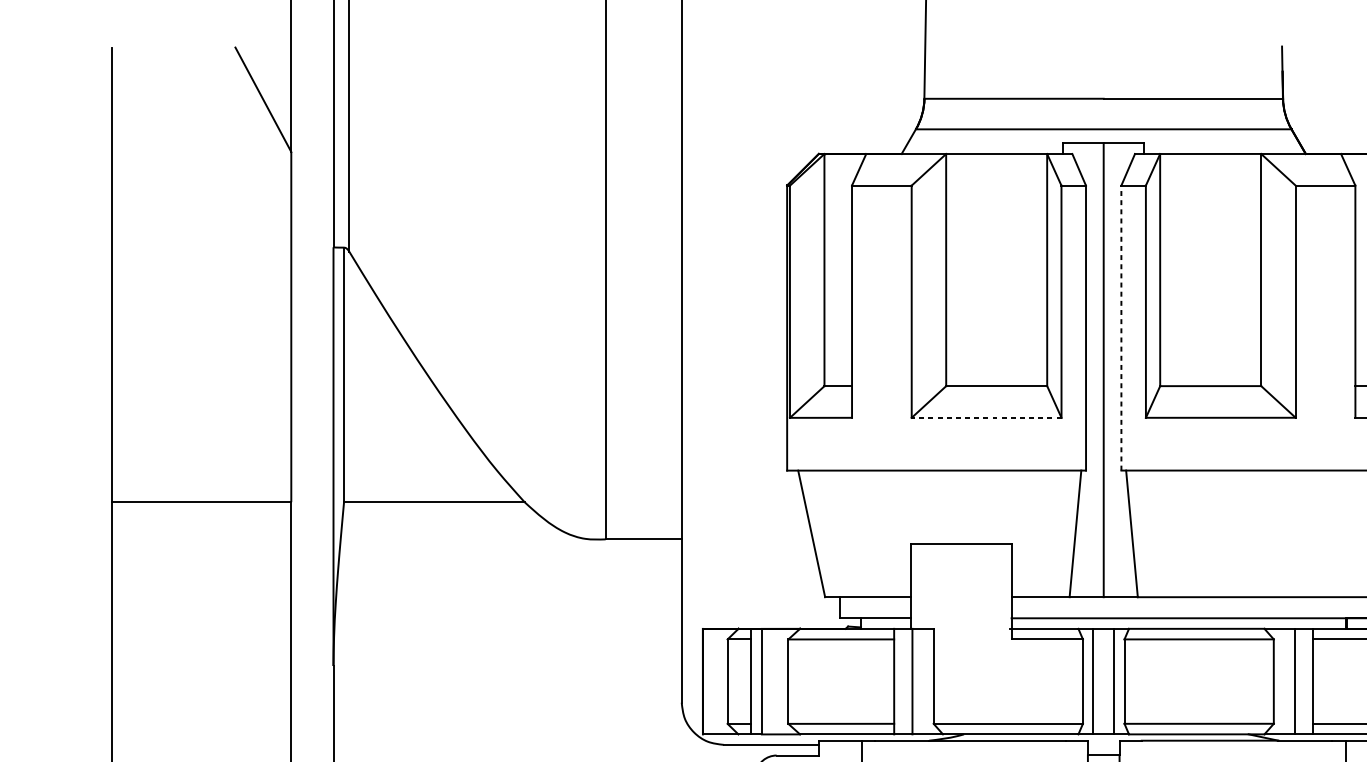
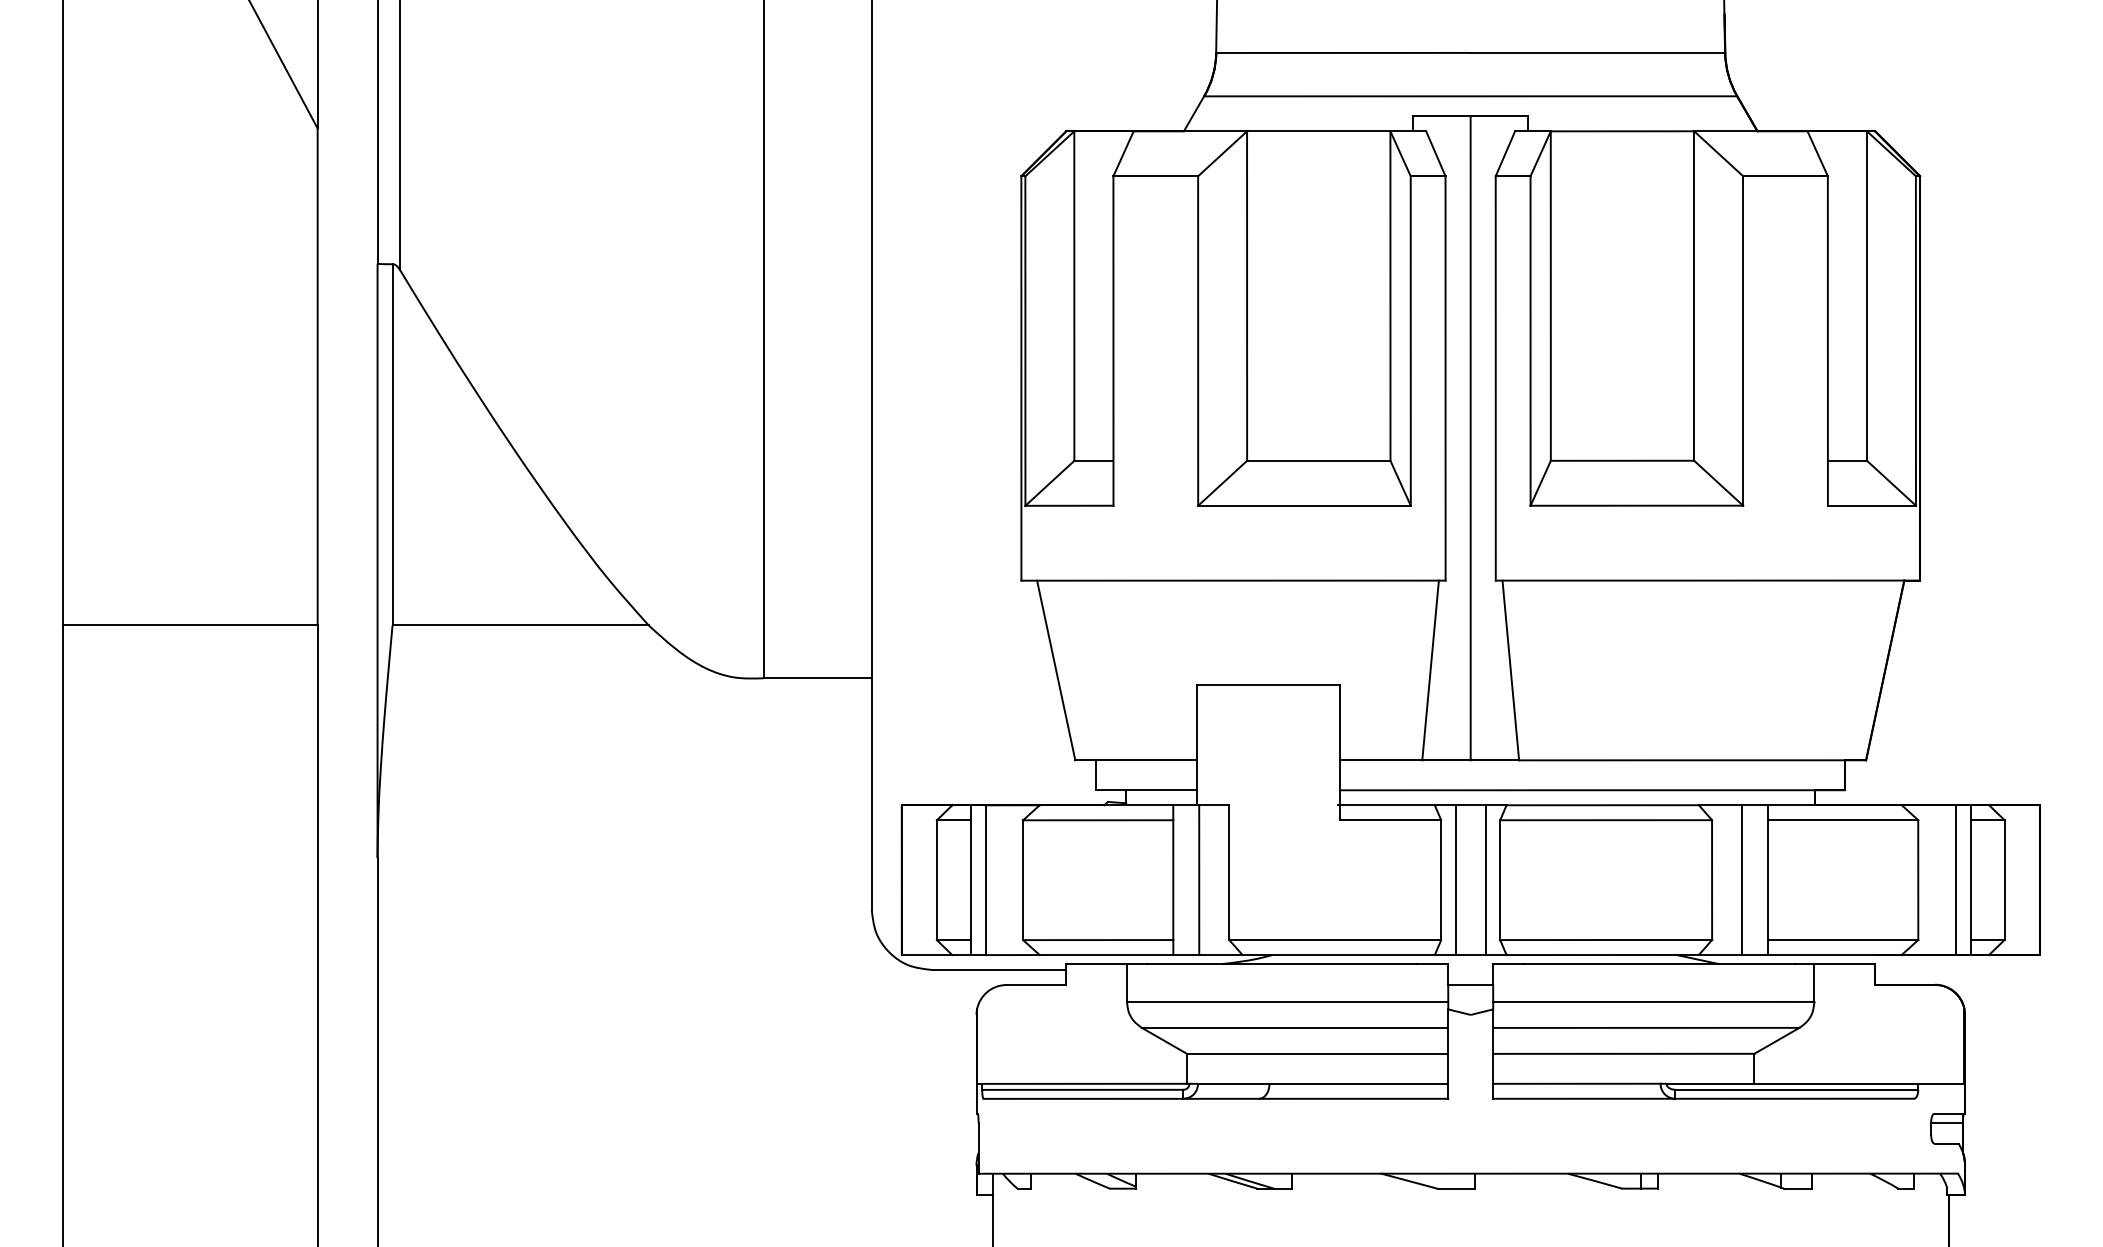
line: (1121, 327) -> (1495, 377), dashed -> solid
line: (985, 417) -> (1303, 505), dashed -> solid

